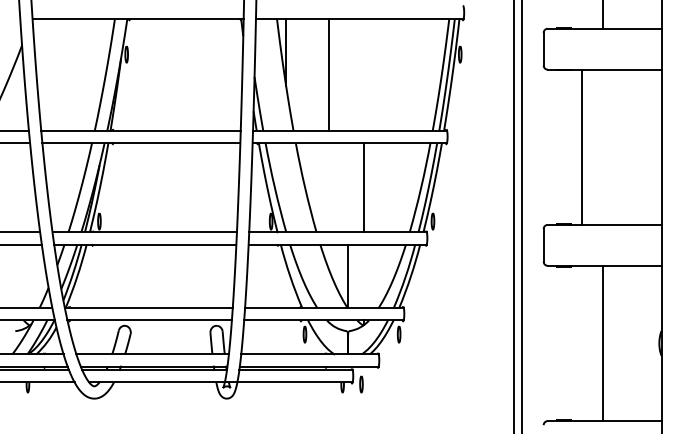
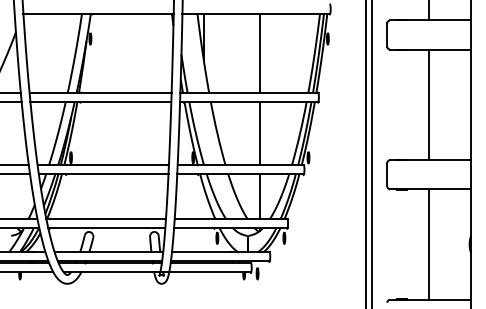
line: (329, 74) -> (259, 53), moved
line: (581, 146) -> (429, 104), moved
line: (348, 275) -> (259, 196), moved

